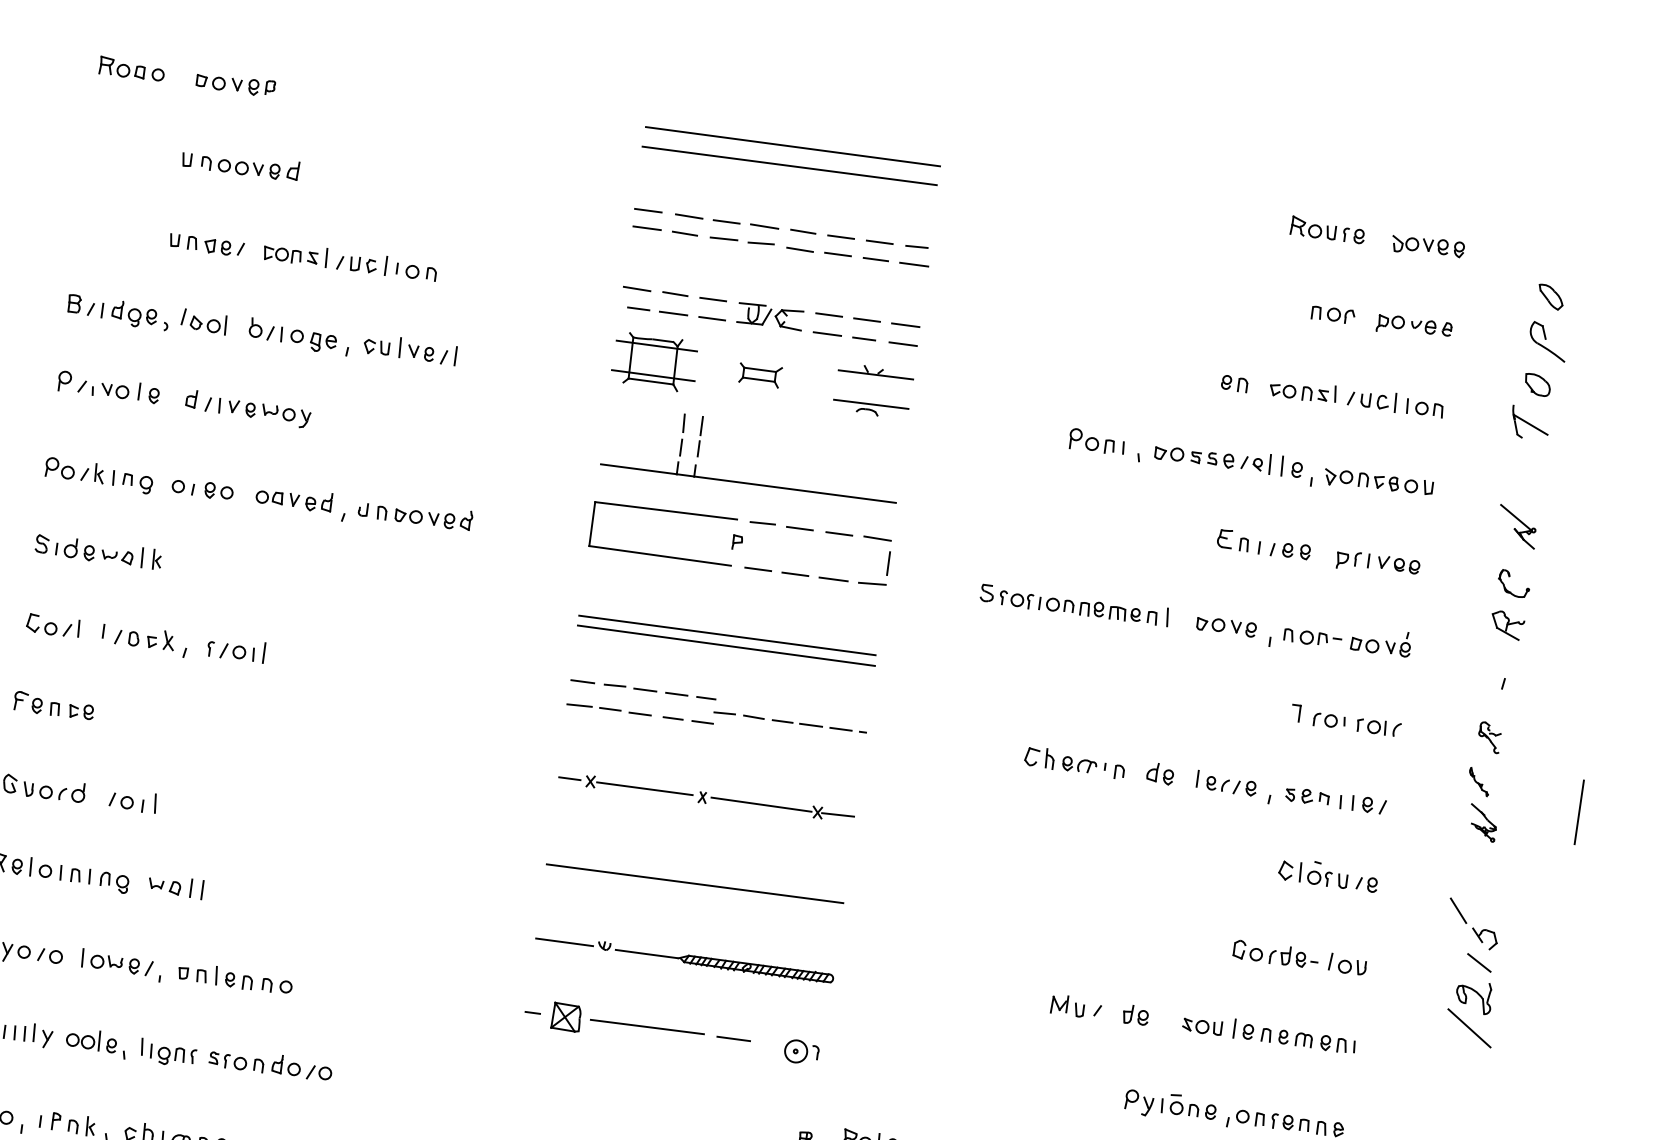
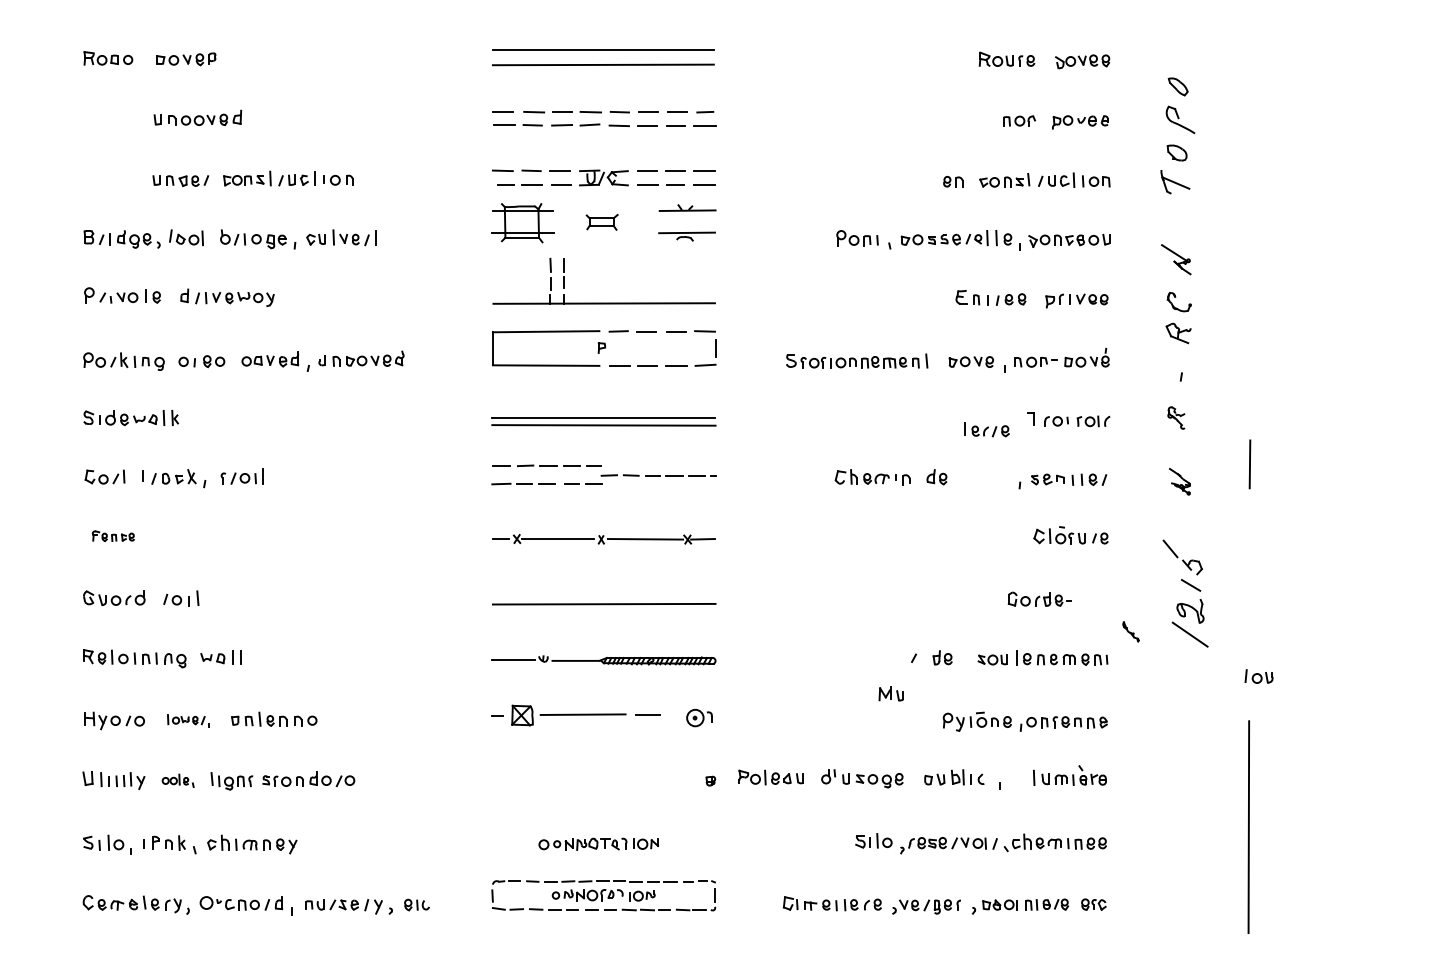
part: (54, 706) -> (113, 536), size x0.7
part: (1478, 781) -> (1130, 631), moved
part: (1226, 782) -> (986, 429), moved
part: (121, 964) -> (188, 720), size x0.7
part: (1347, 964) -> (1258, 676), moved
part: (1066, 1005) -> (890, 693), moved
part: (97, 1042) -> (178, 780), size x0.7

